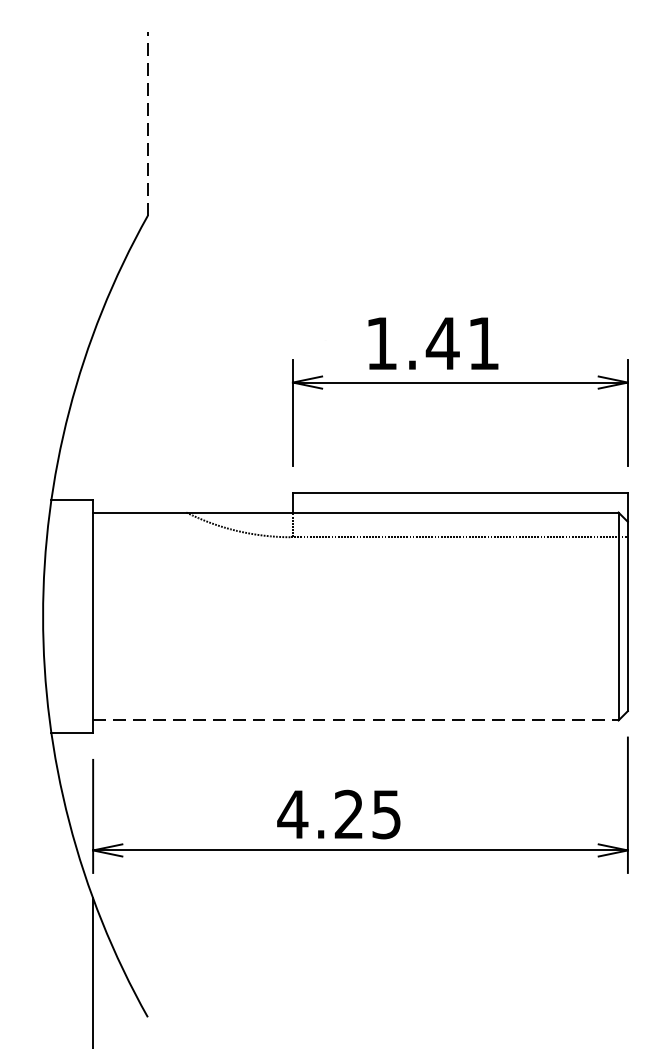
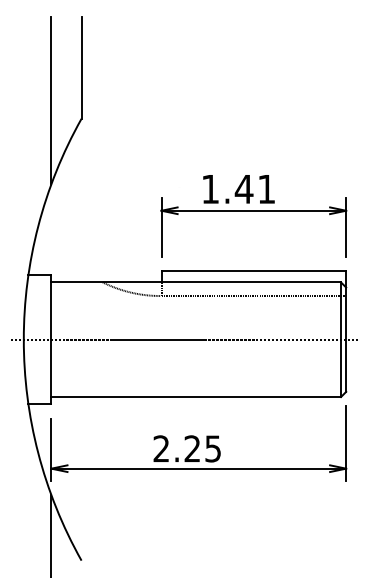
line: (147, 124) -> (81, 68), dashed -> solid
line: (93, 182) -> (51, 100), added
line: (334, 616) -> (184, 339), added
line: (356, 721) -> (196, 397), dashed -> solid
text: (292, 813) -> (161, 448), 4.25 -> 2.25

